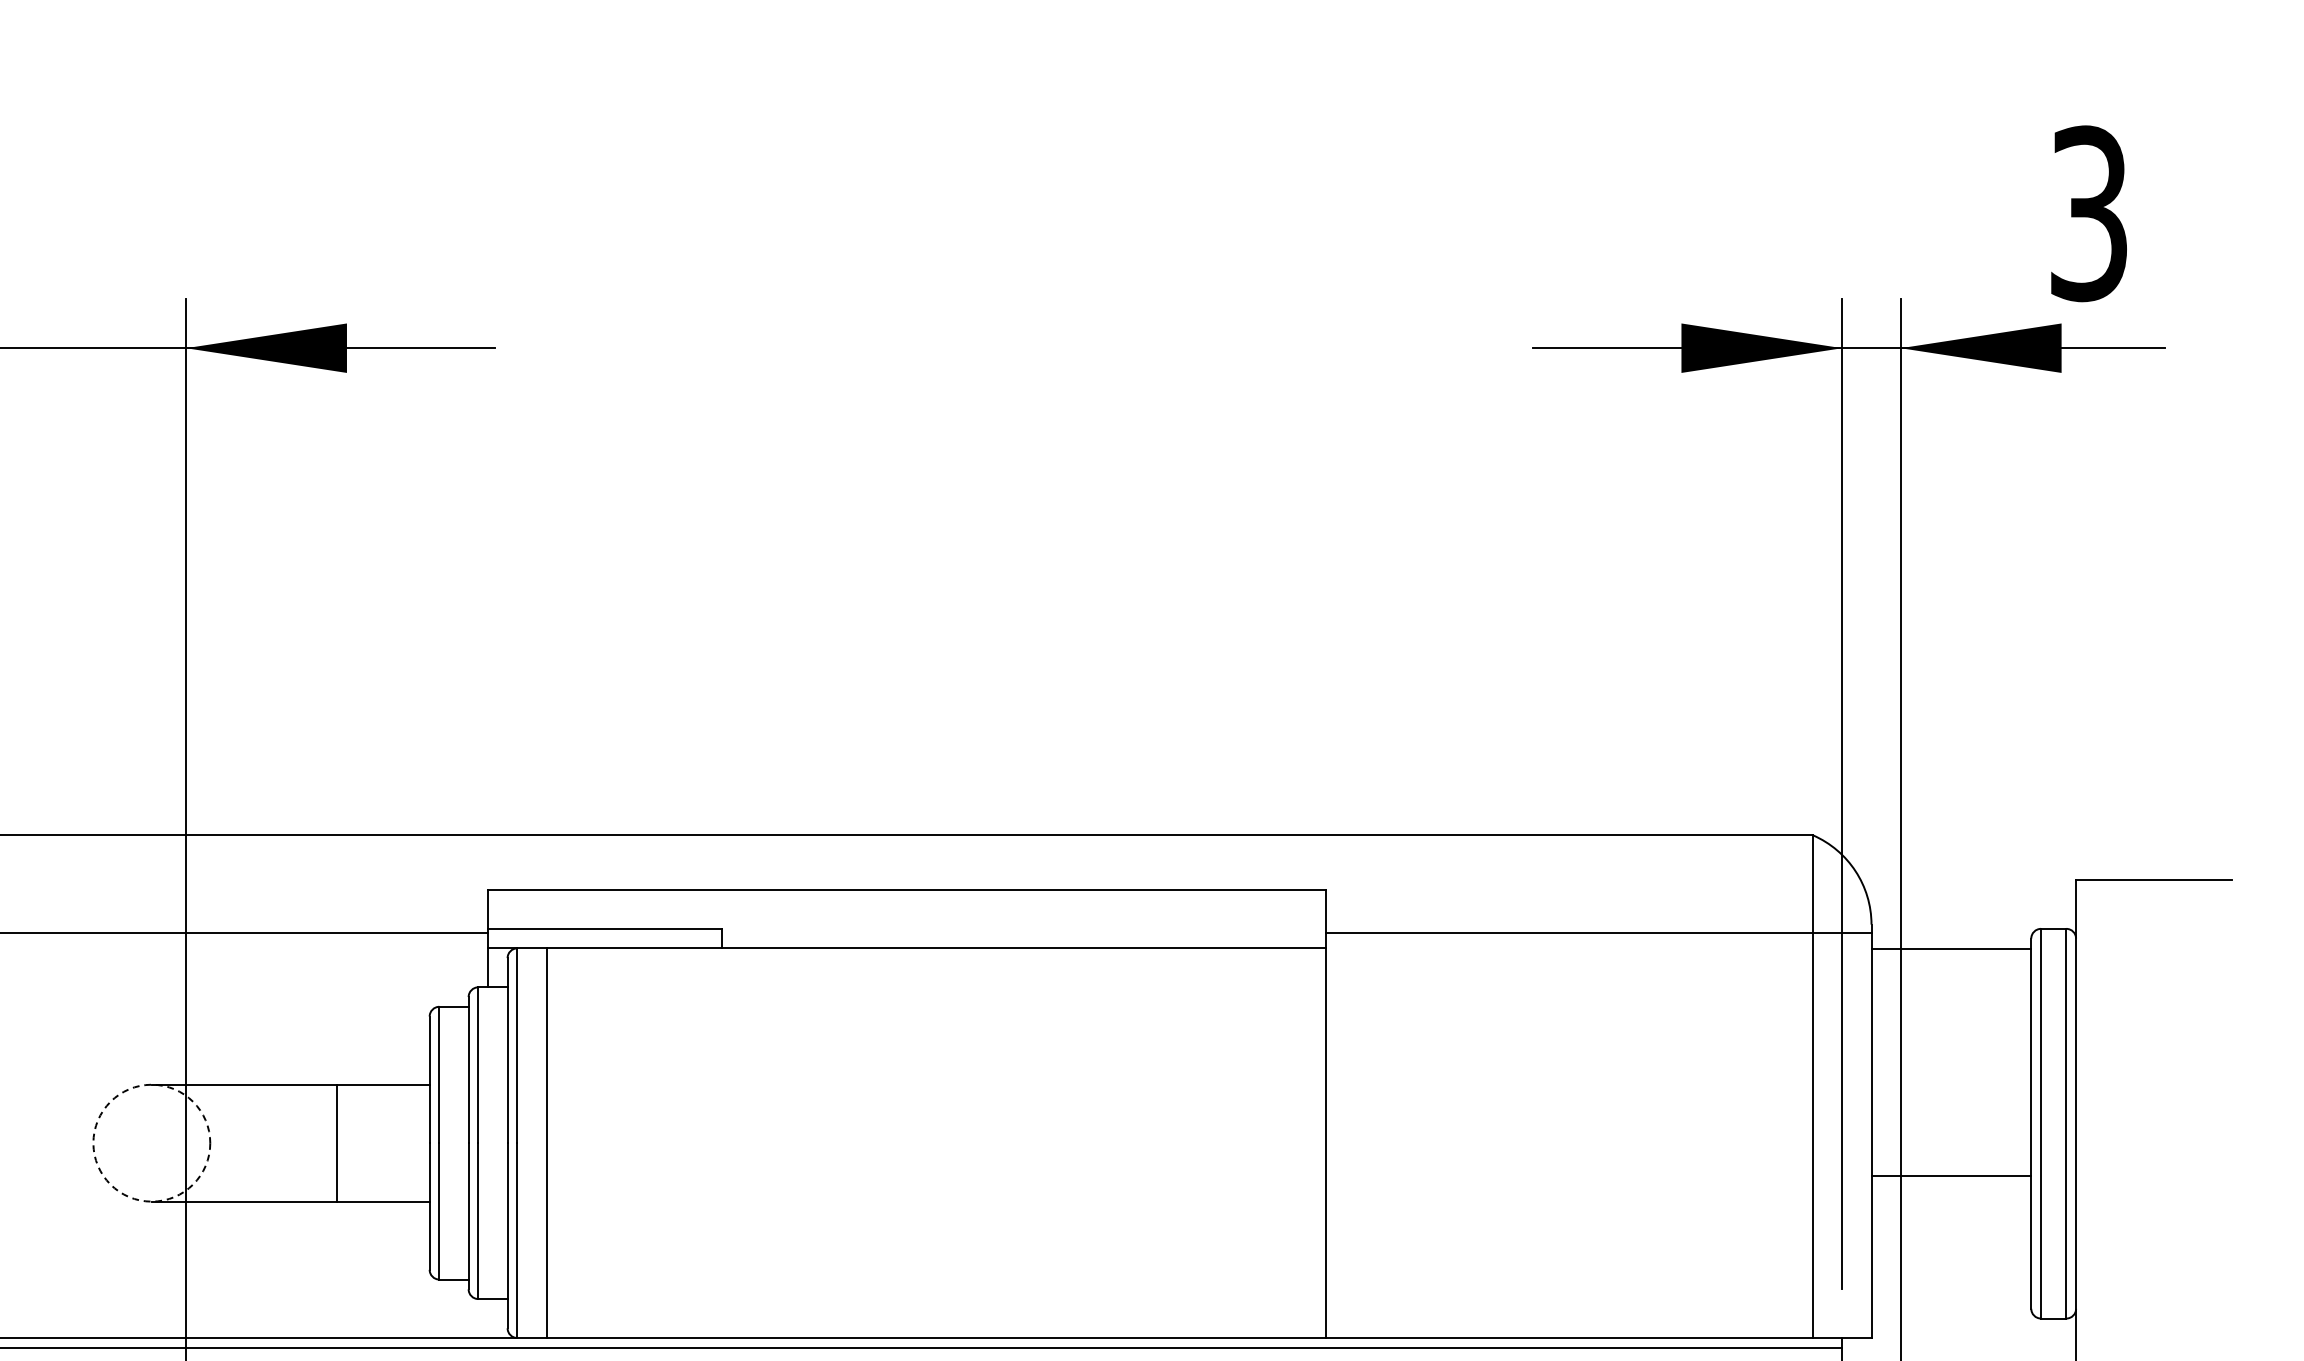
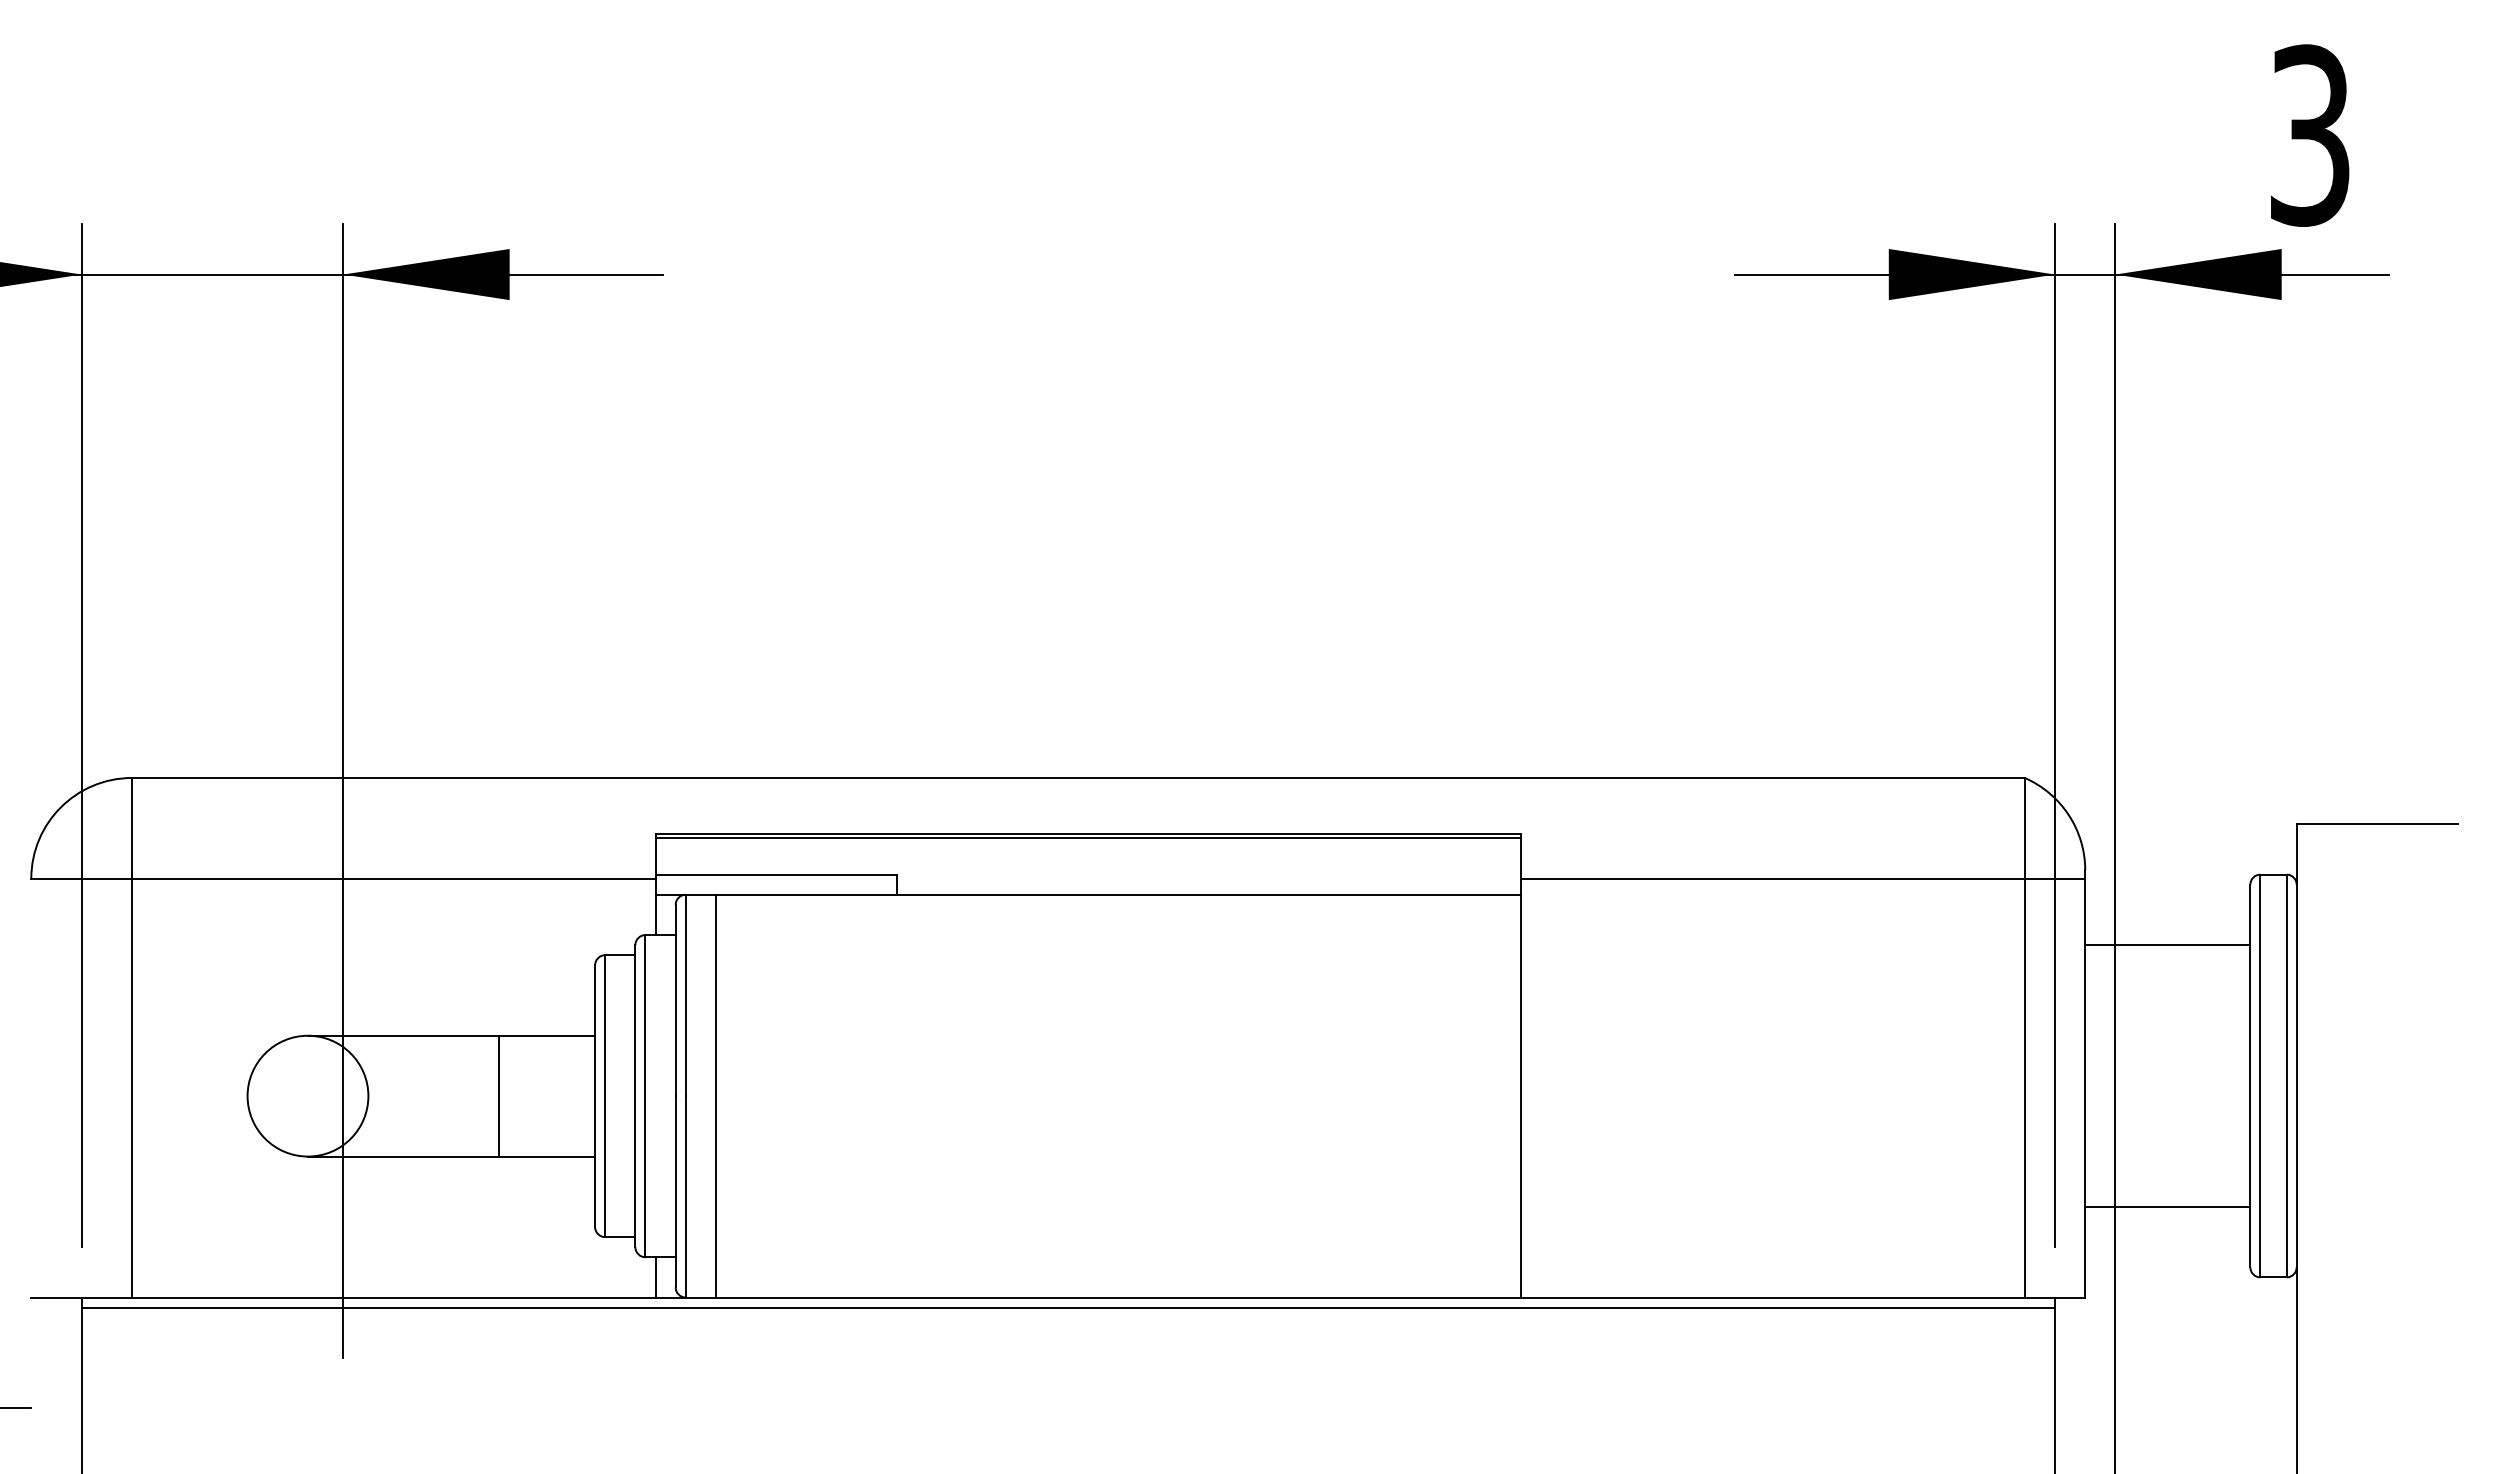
line: (907, 893) -> (1088, 838), added
line: (1951, 949) -> (2167, 945), moved
circle: (151, 1142) -> (307, 1095), dashed -> solid
line: (1951, 1175) -> (2167, 1206), moved
line: (488, 1318) -> (655, 1277), added

